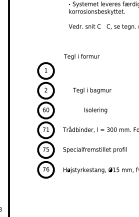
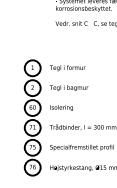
text: (81, 56) -> (67, 67), moved
text: (92, 90) -> (69, 87), moved
text: (95, 110) -> (61, 108), moved

